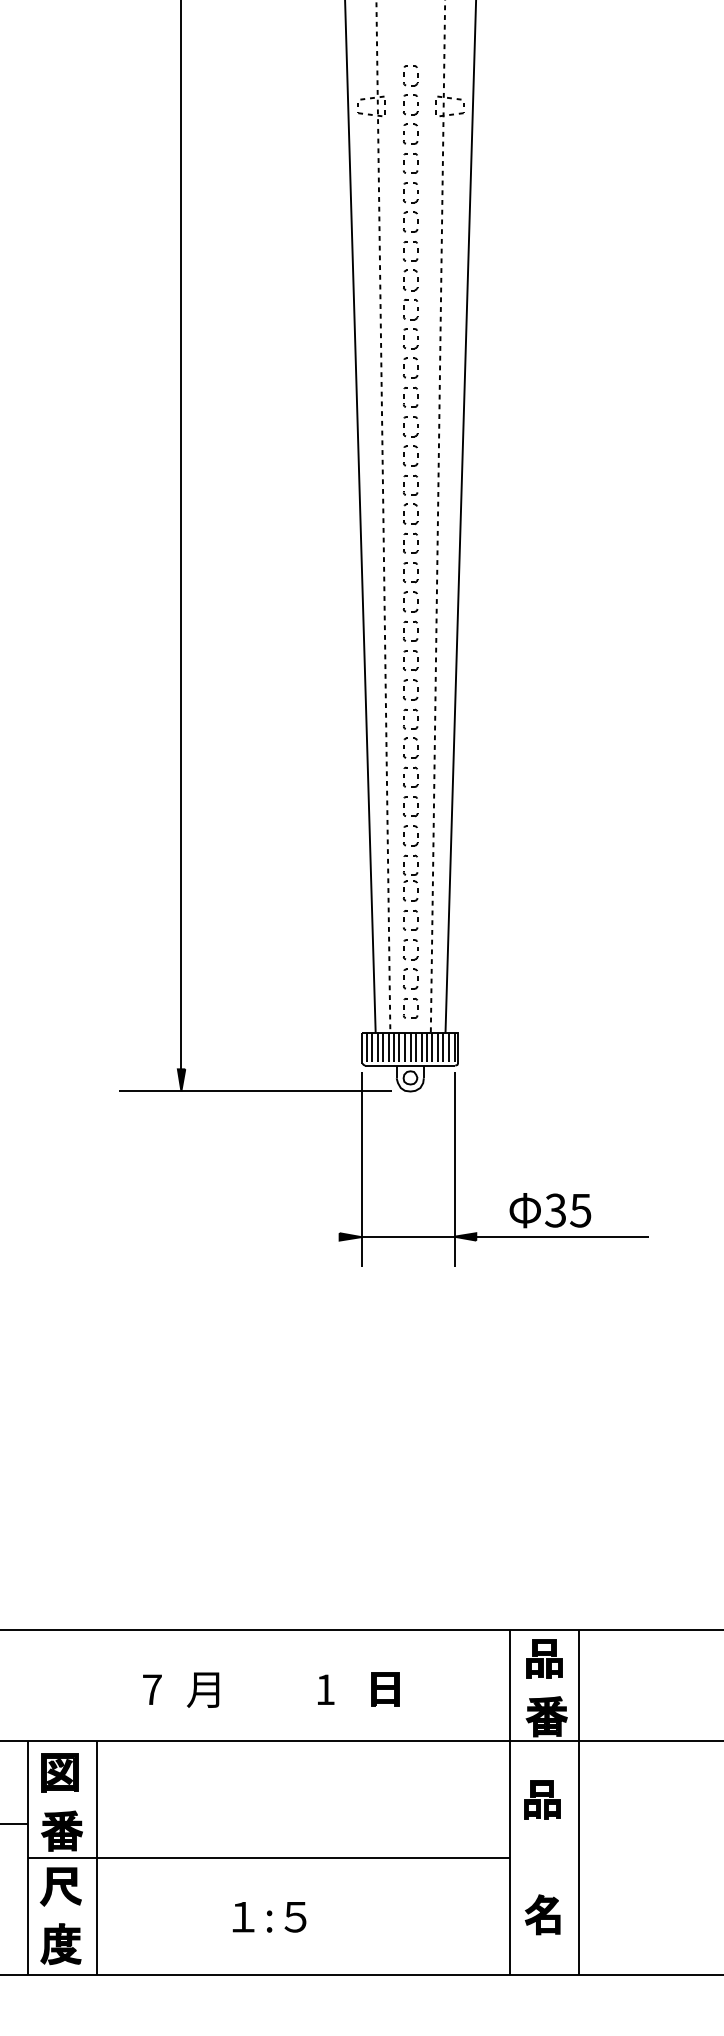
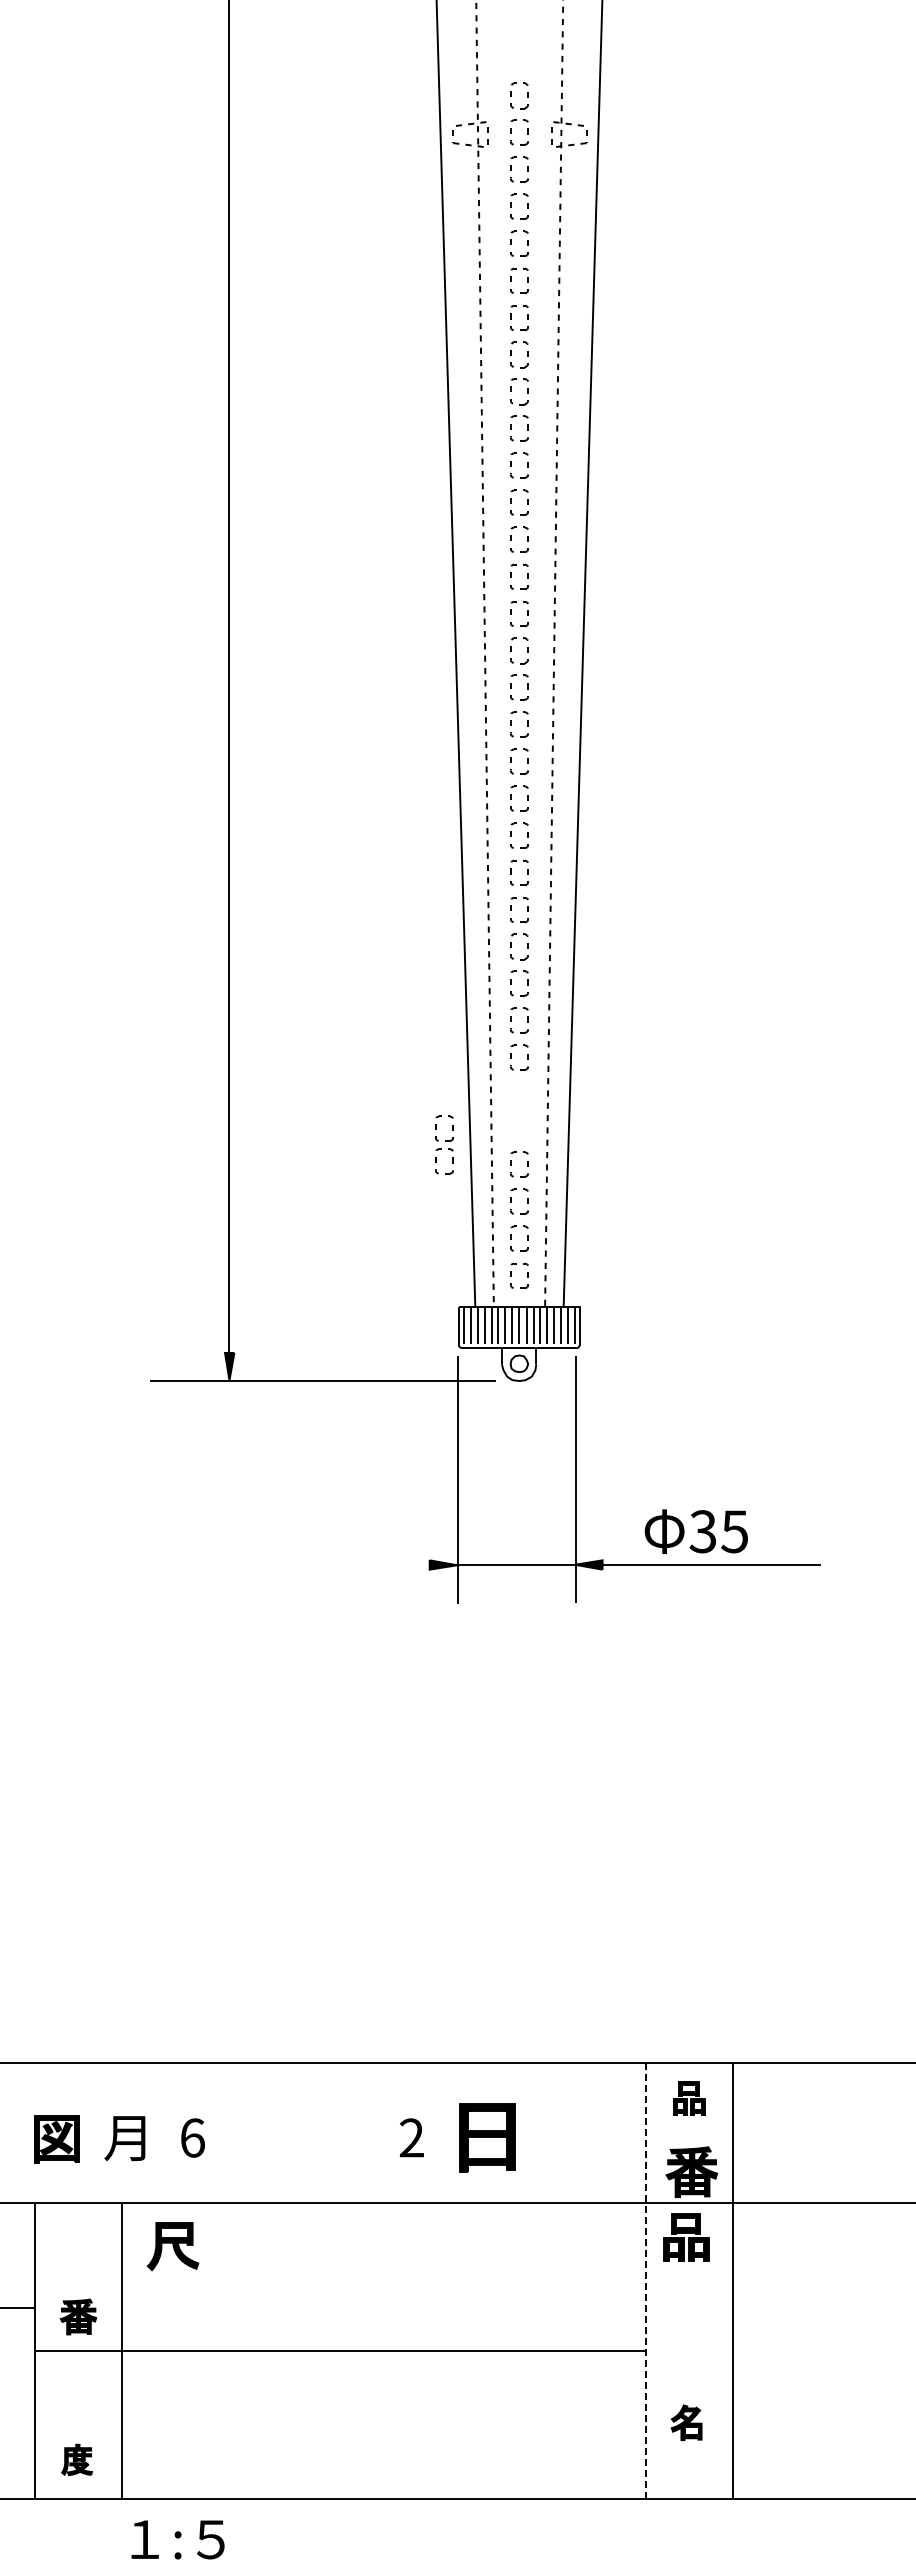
part: (410, 877) -> (444, 1144), moved
part: (544, 1658) -> (689, 2098), size x0.7
text: (152, 1689) -> (192, 2137), 7 -> 6
text: (325, 1689) -> (411, 2137), 1 -> 2
part: (385, 1689) -> (487, 2137), size x1.6
part: (202, 1690) -> (124, 2138), moved
part: (59, 1773) -> (56, 2139), moved
part: (542, 1800) -> (686, 2237), moved
line: (510, 1802) -> (645, 2280), solid -> dashed
part: (62, 1830) -> (78, 2316), size x0.7
part: (60, 1886) -> (172, 2246), moved
part: (542, 1914) -> (686, 2422), size x0.7
text: (269, 1916) -> (177, 2539), moved
part: (60, 1943) -> (76, 2459), size x0.6

